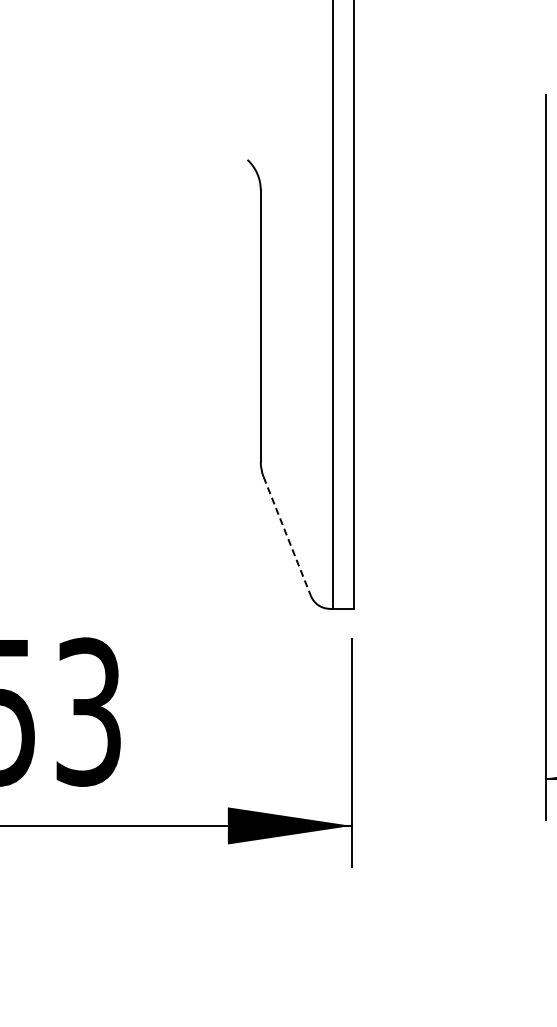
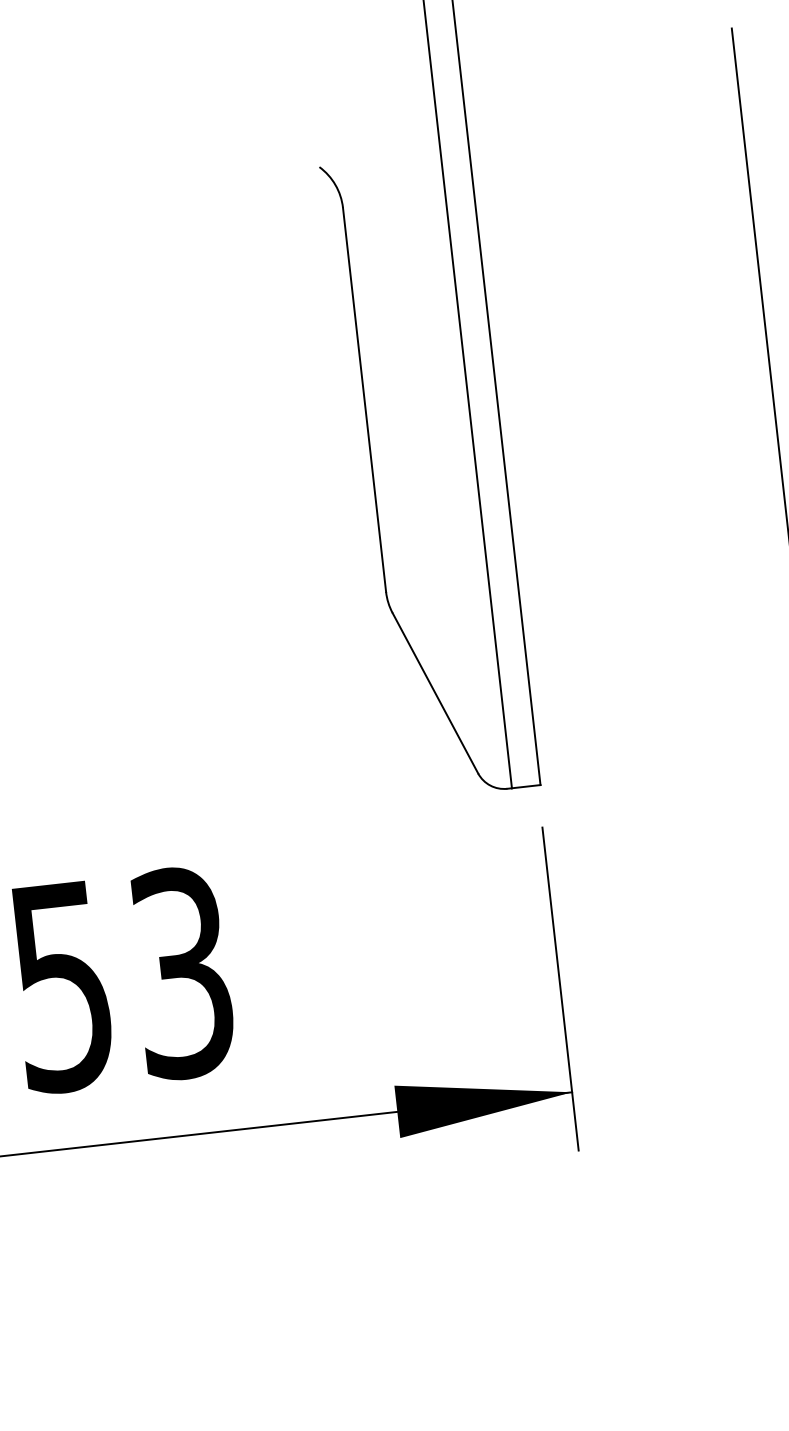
line: (287, 536) -> (435, 693), dashed -> solid

